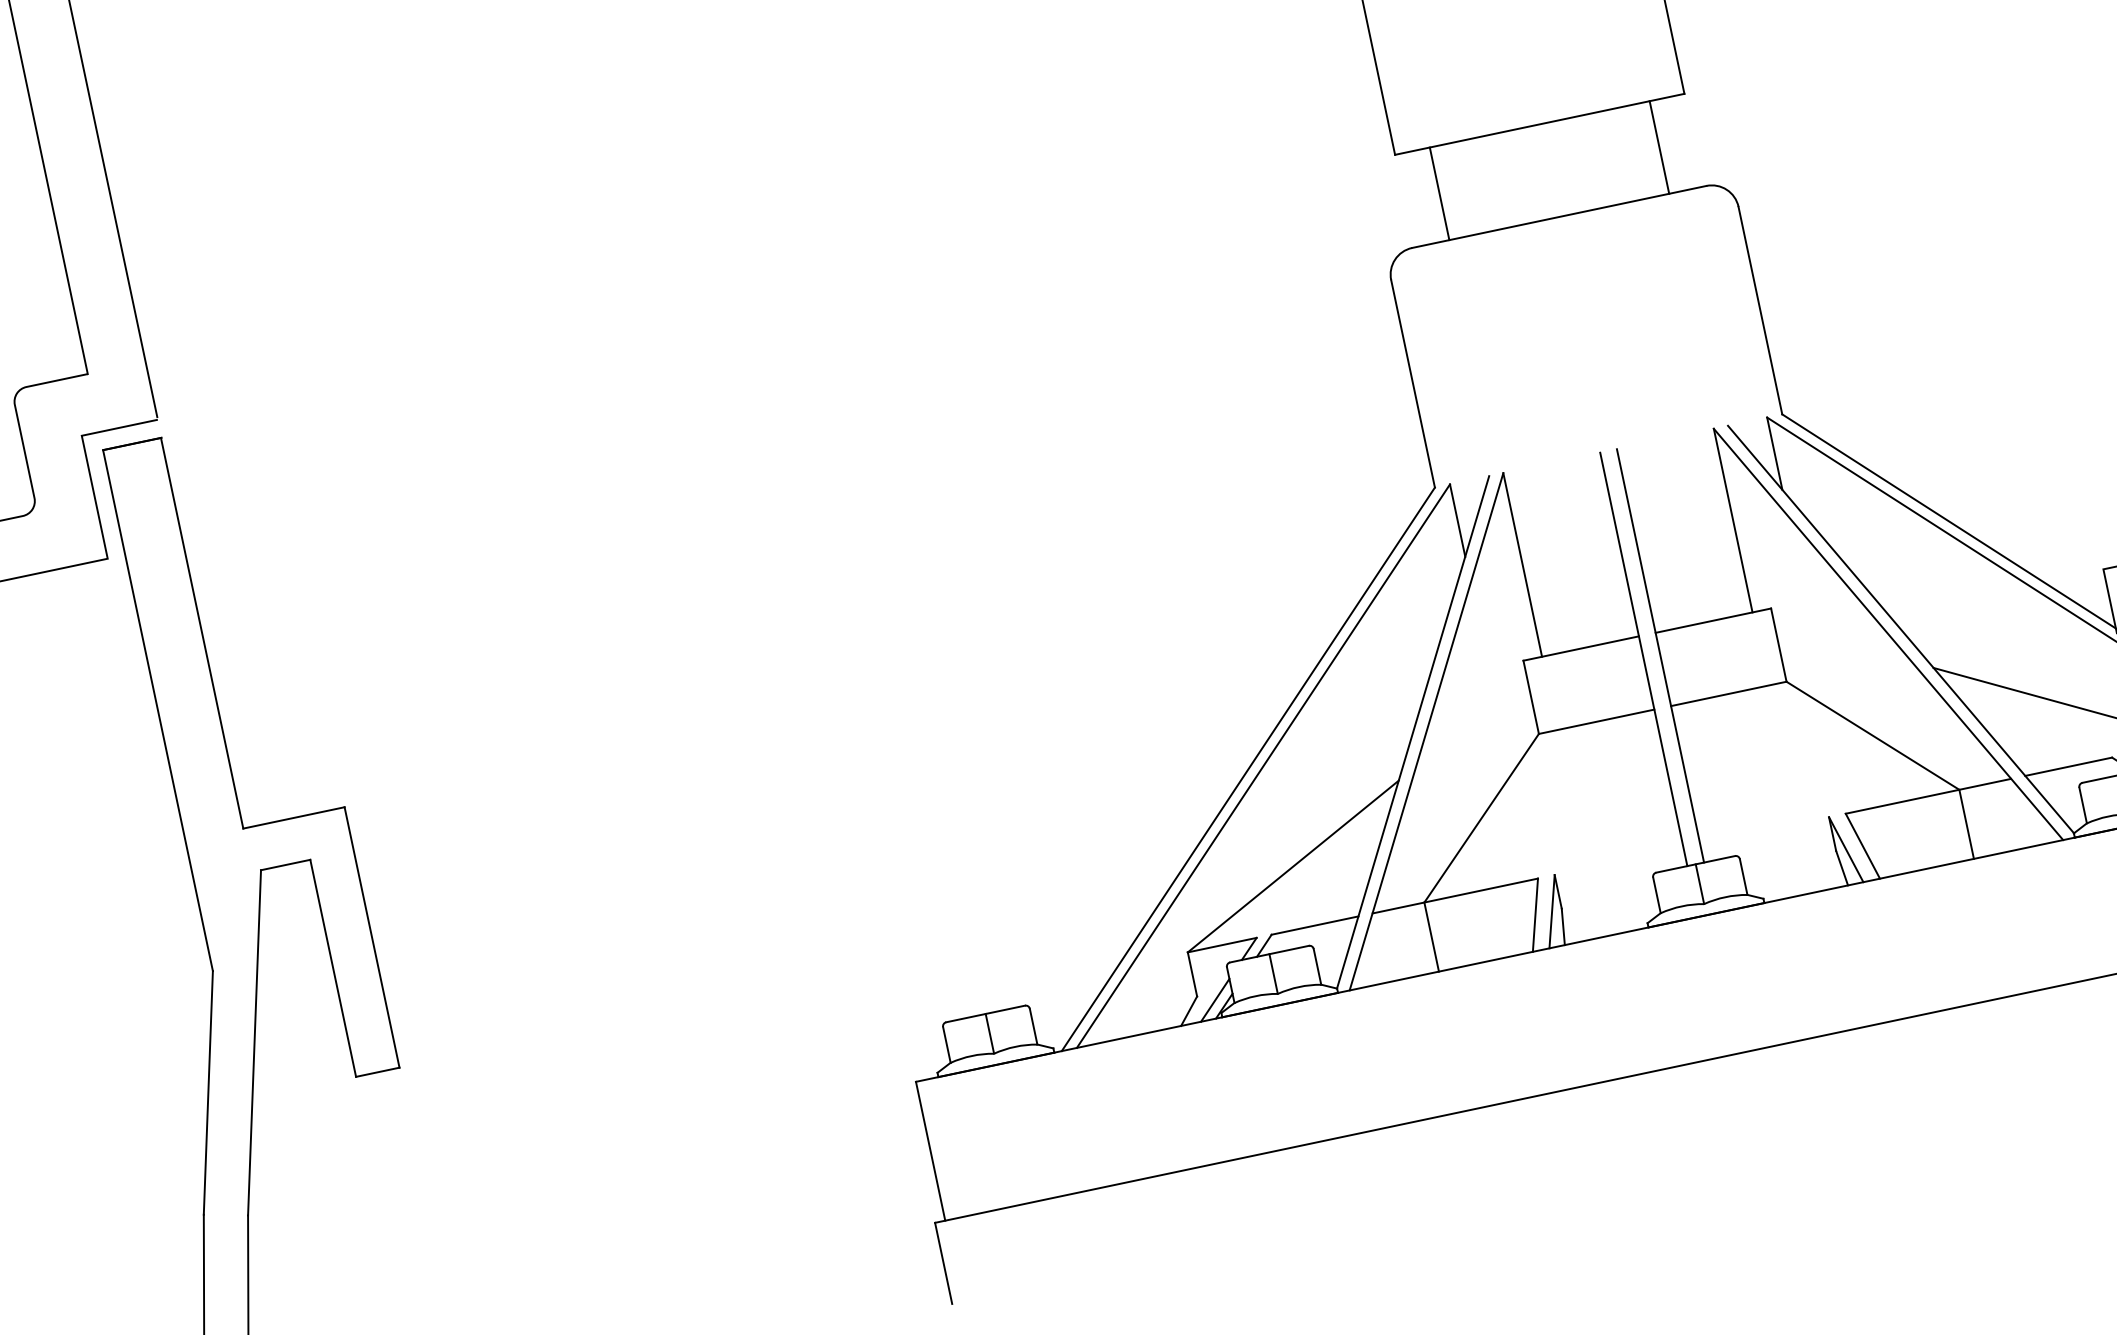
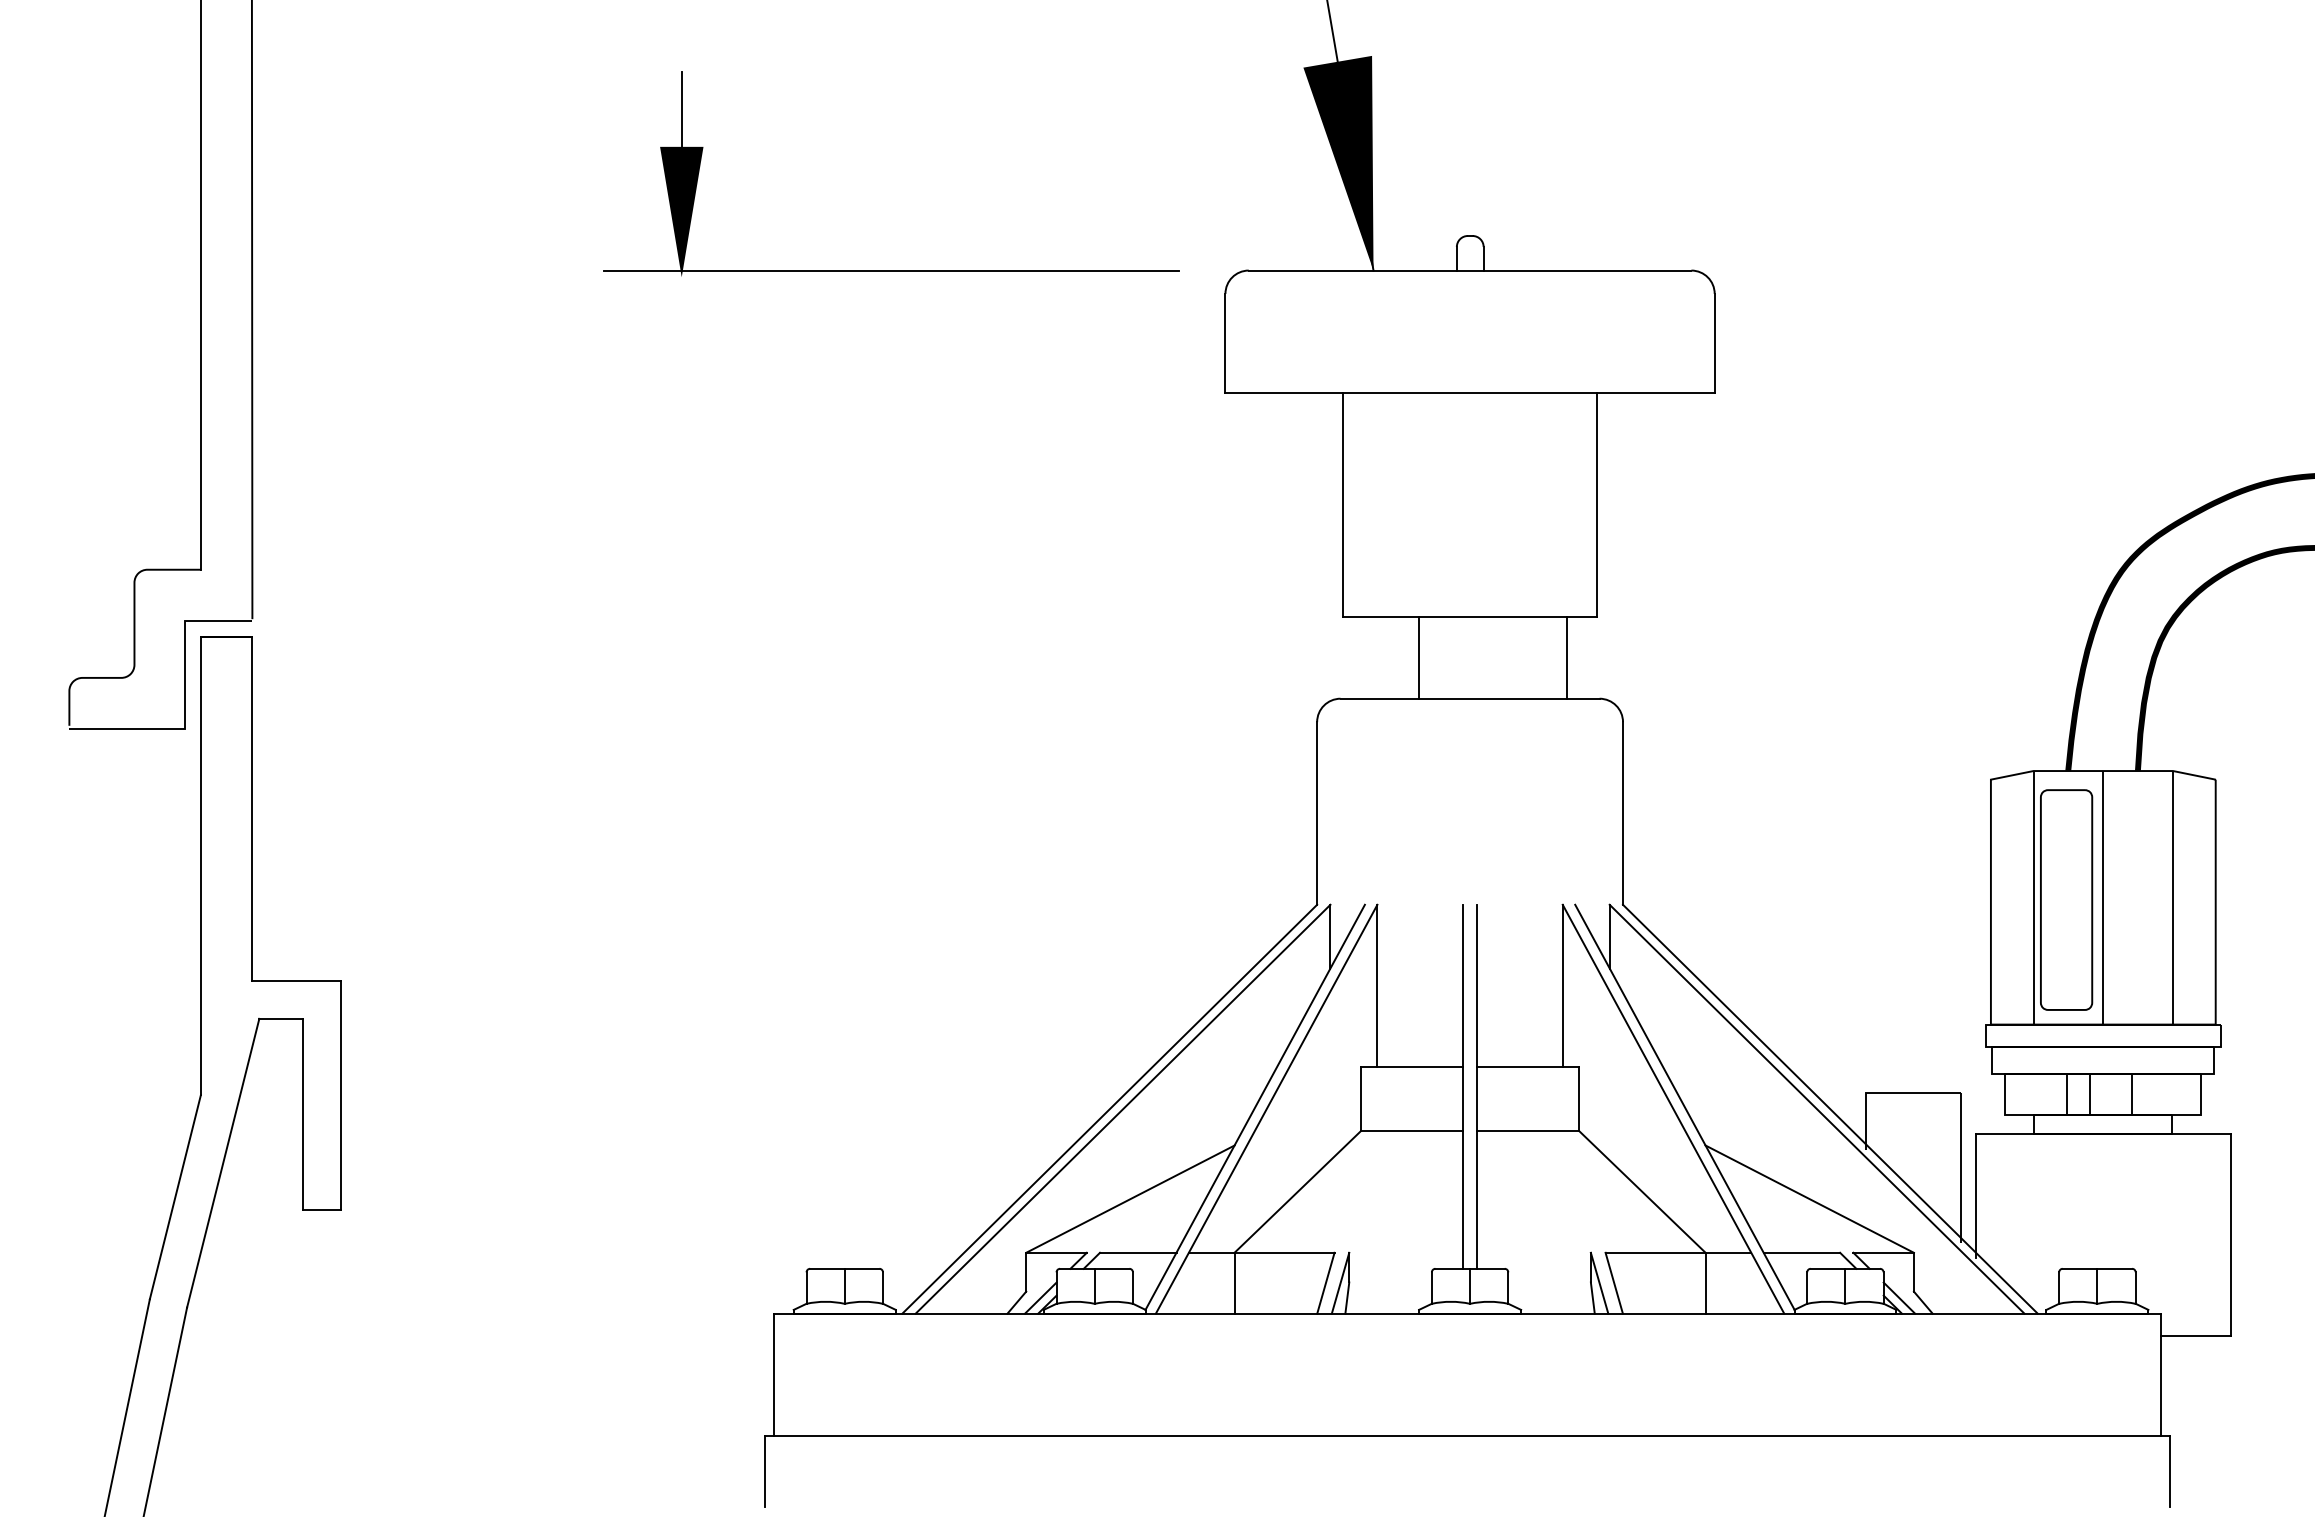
line: (1439, 193) -> (1419, 657), moved

